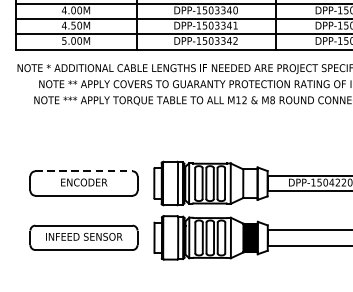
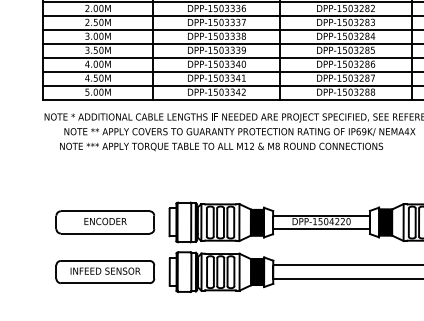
line: (84, 171) -> (105, 211), dashed -> solid
hatch: (250, 183) -> (257, 222), added

